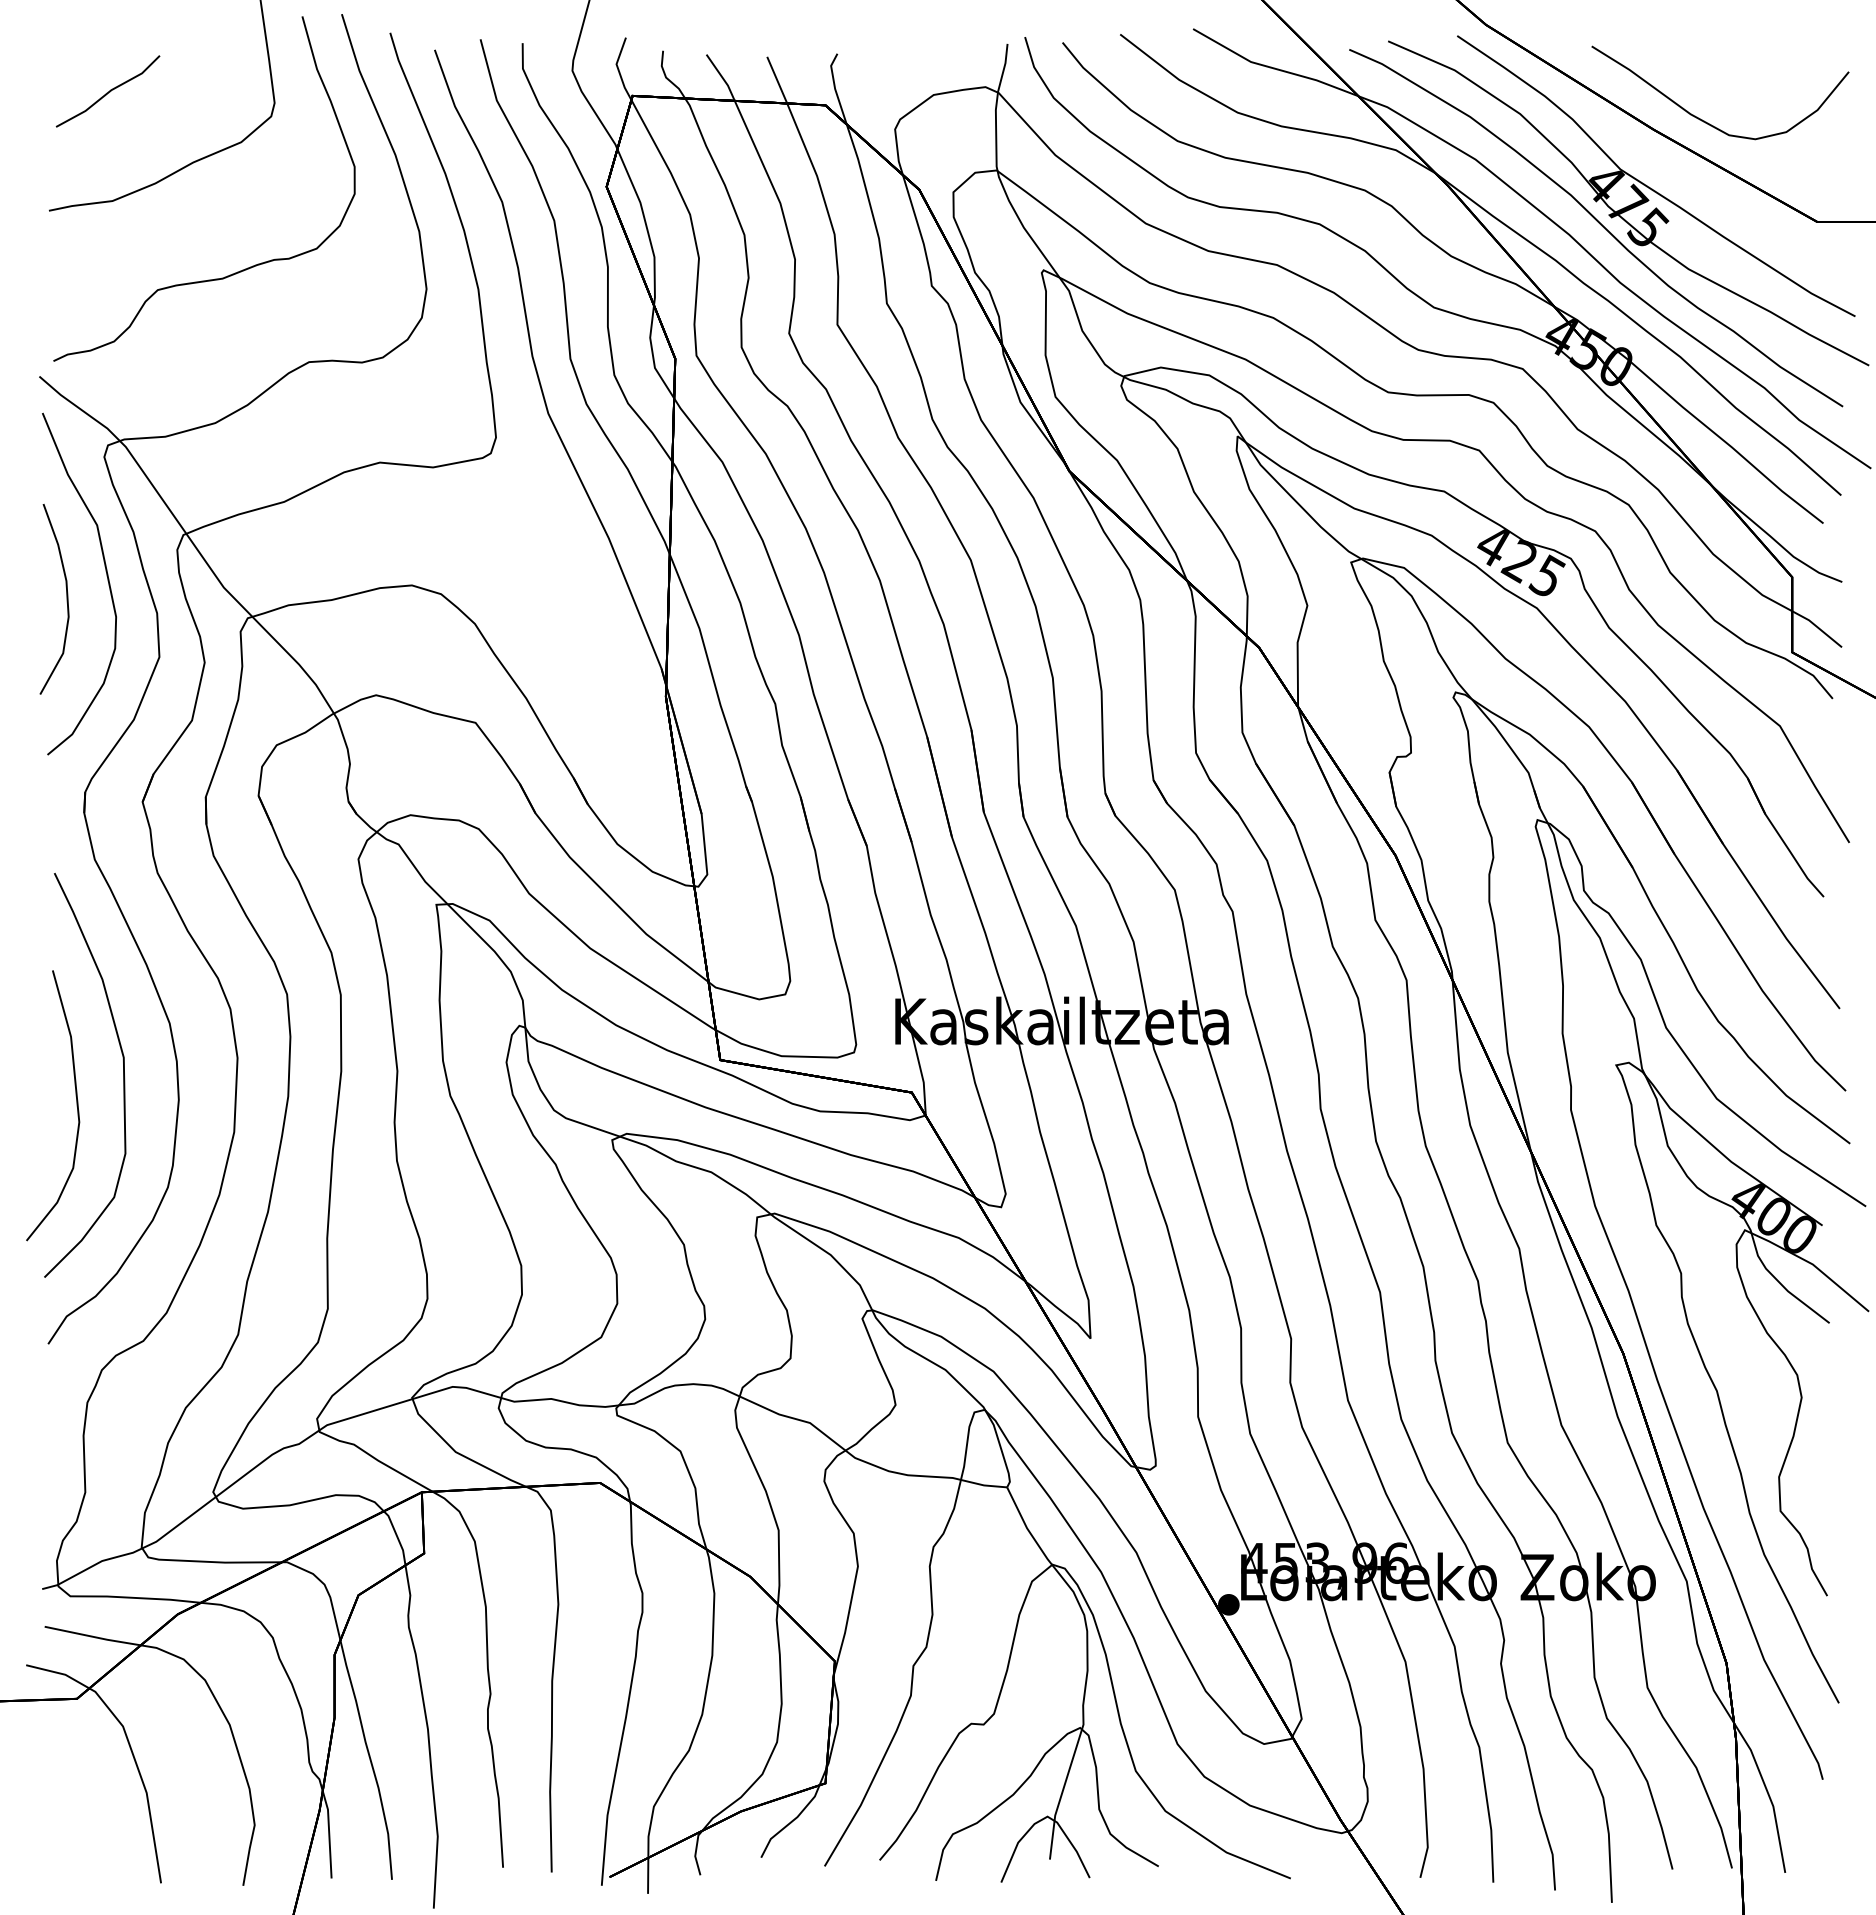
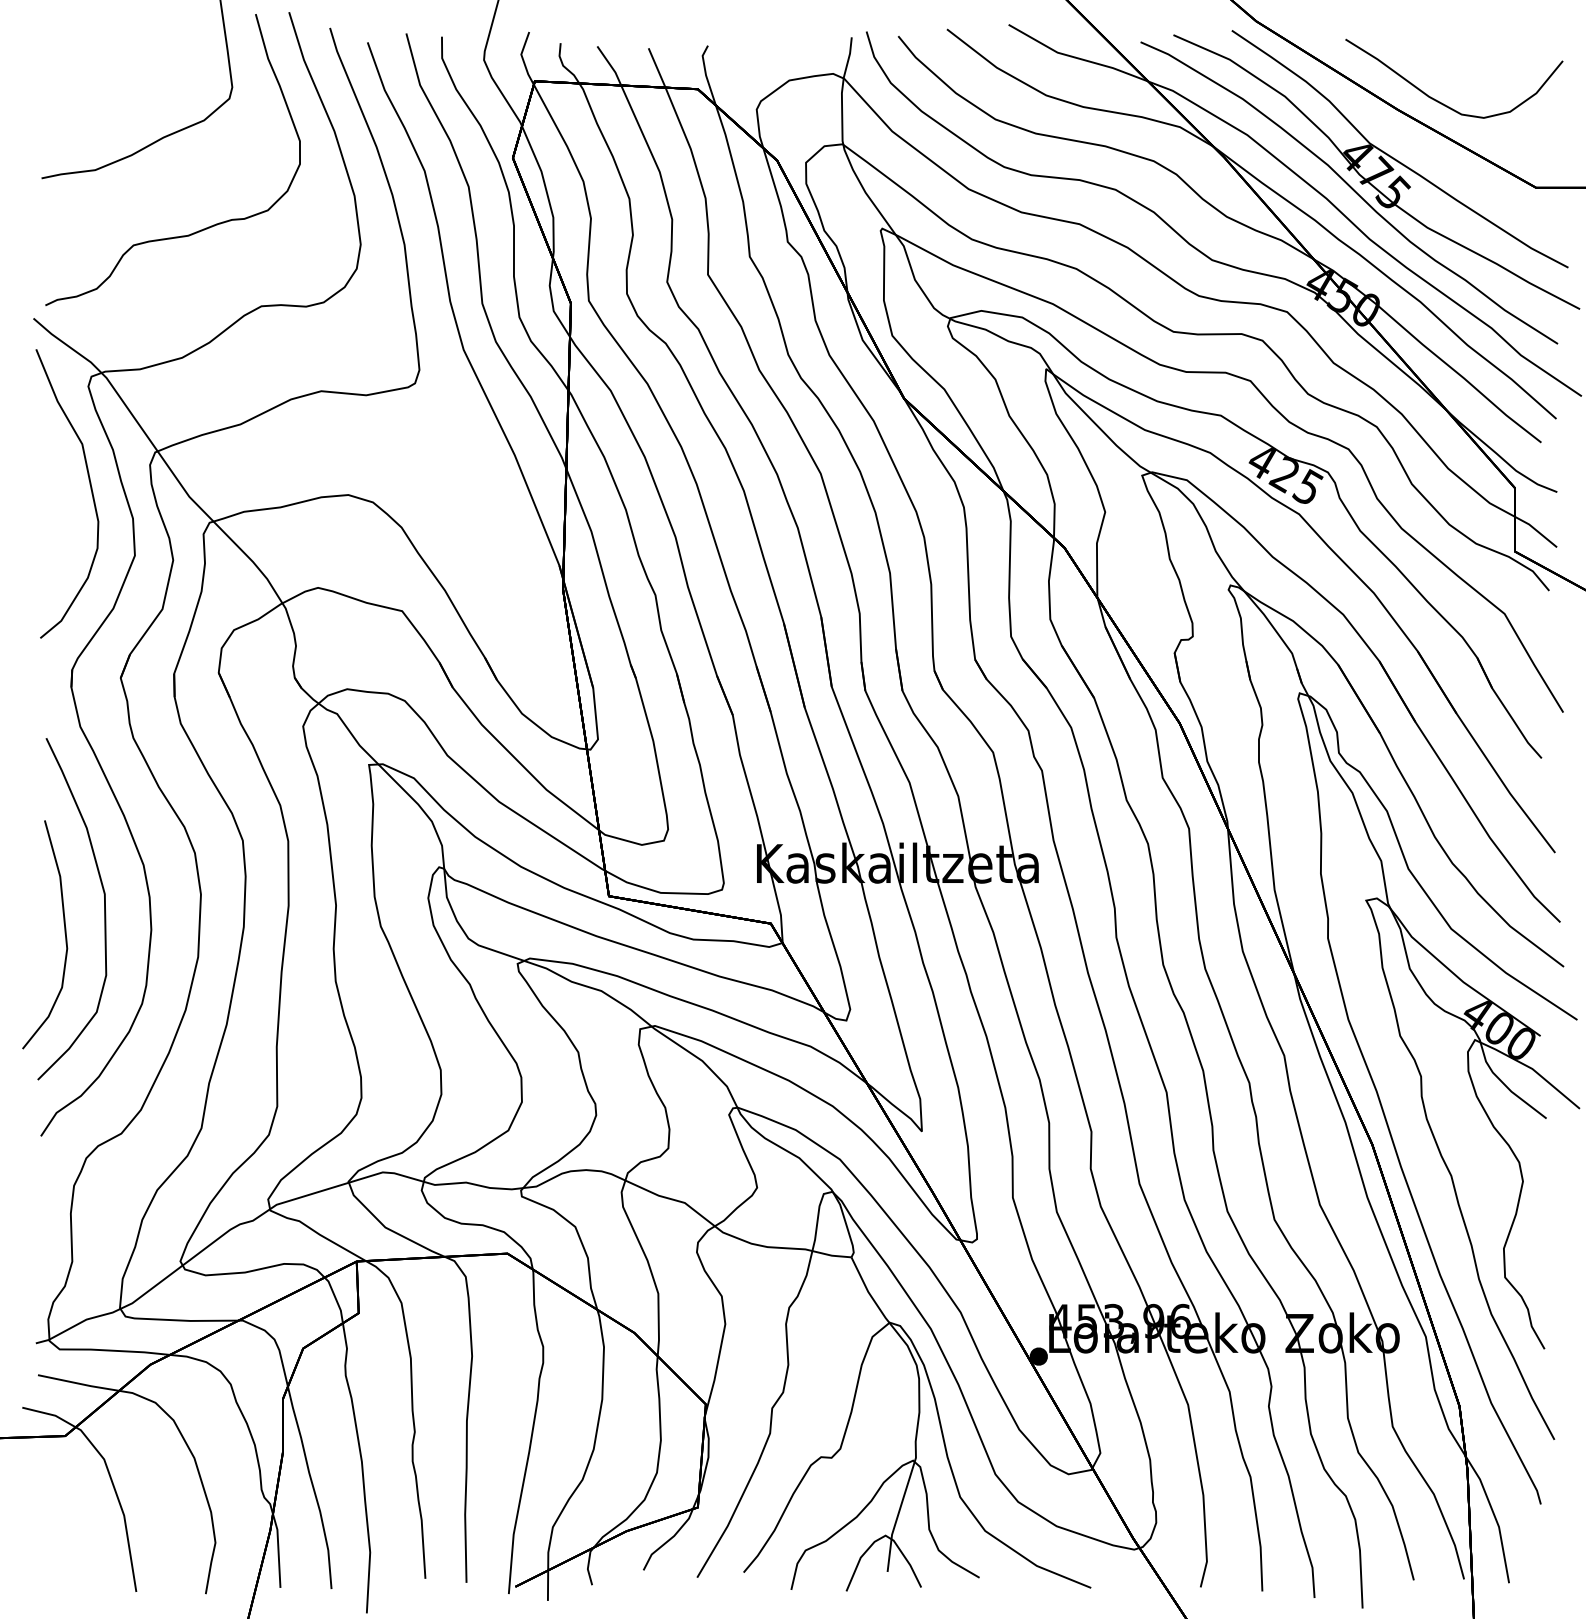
line: (108, 91) -> (91, 77), removed
curve: (66, 599) -> (56, 506), removed

